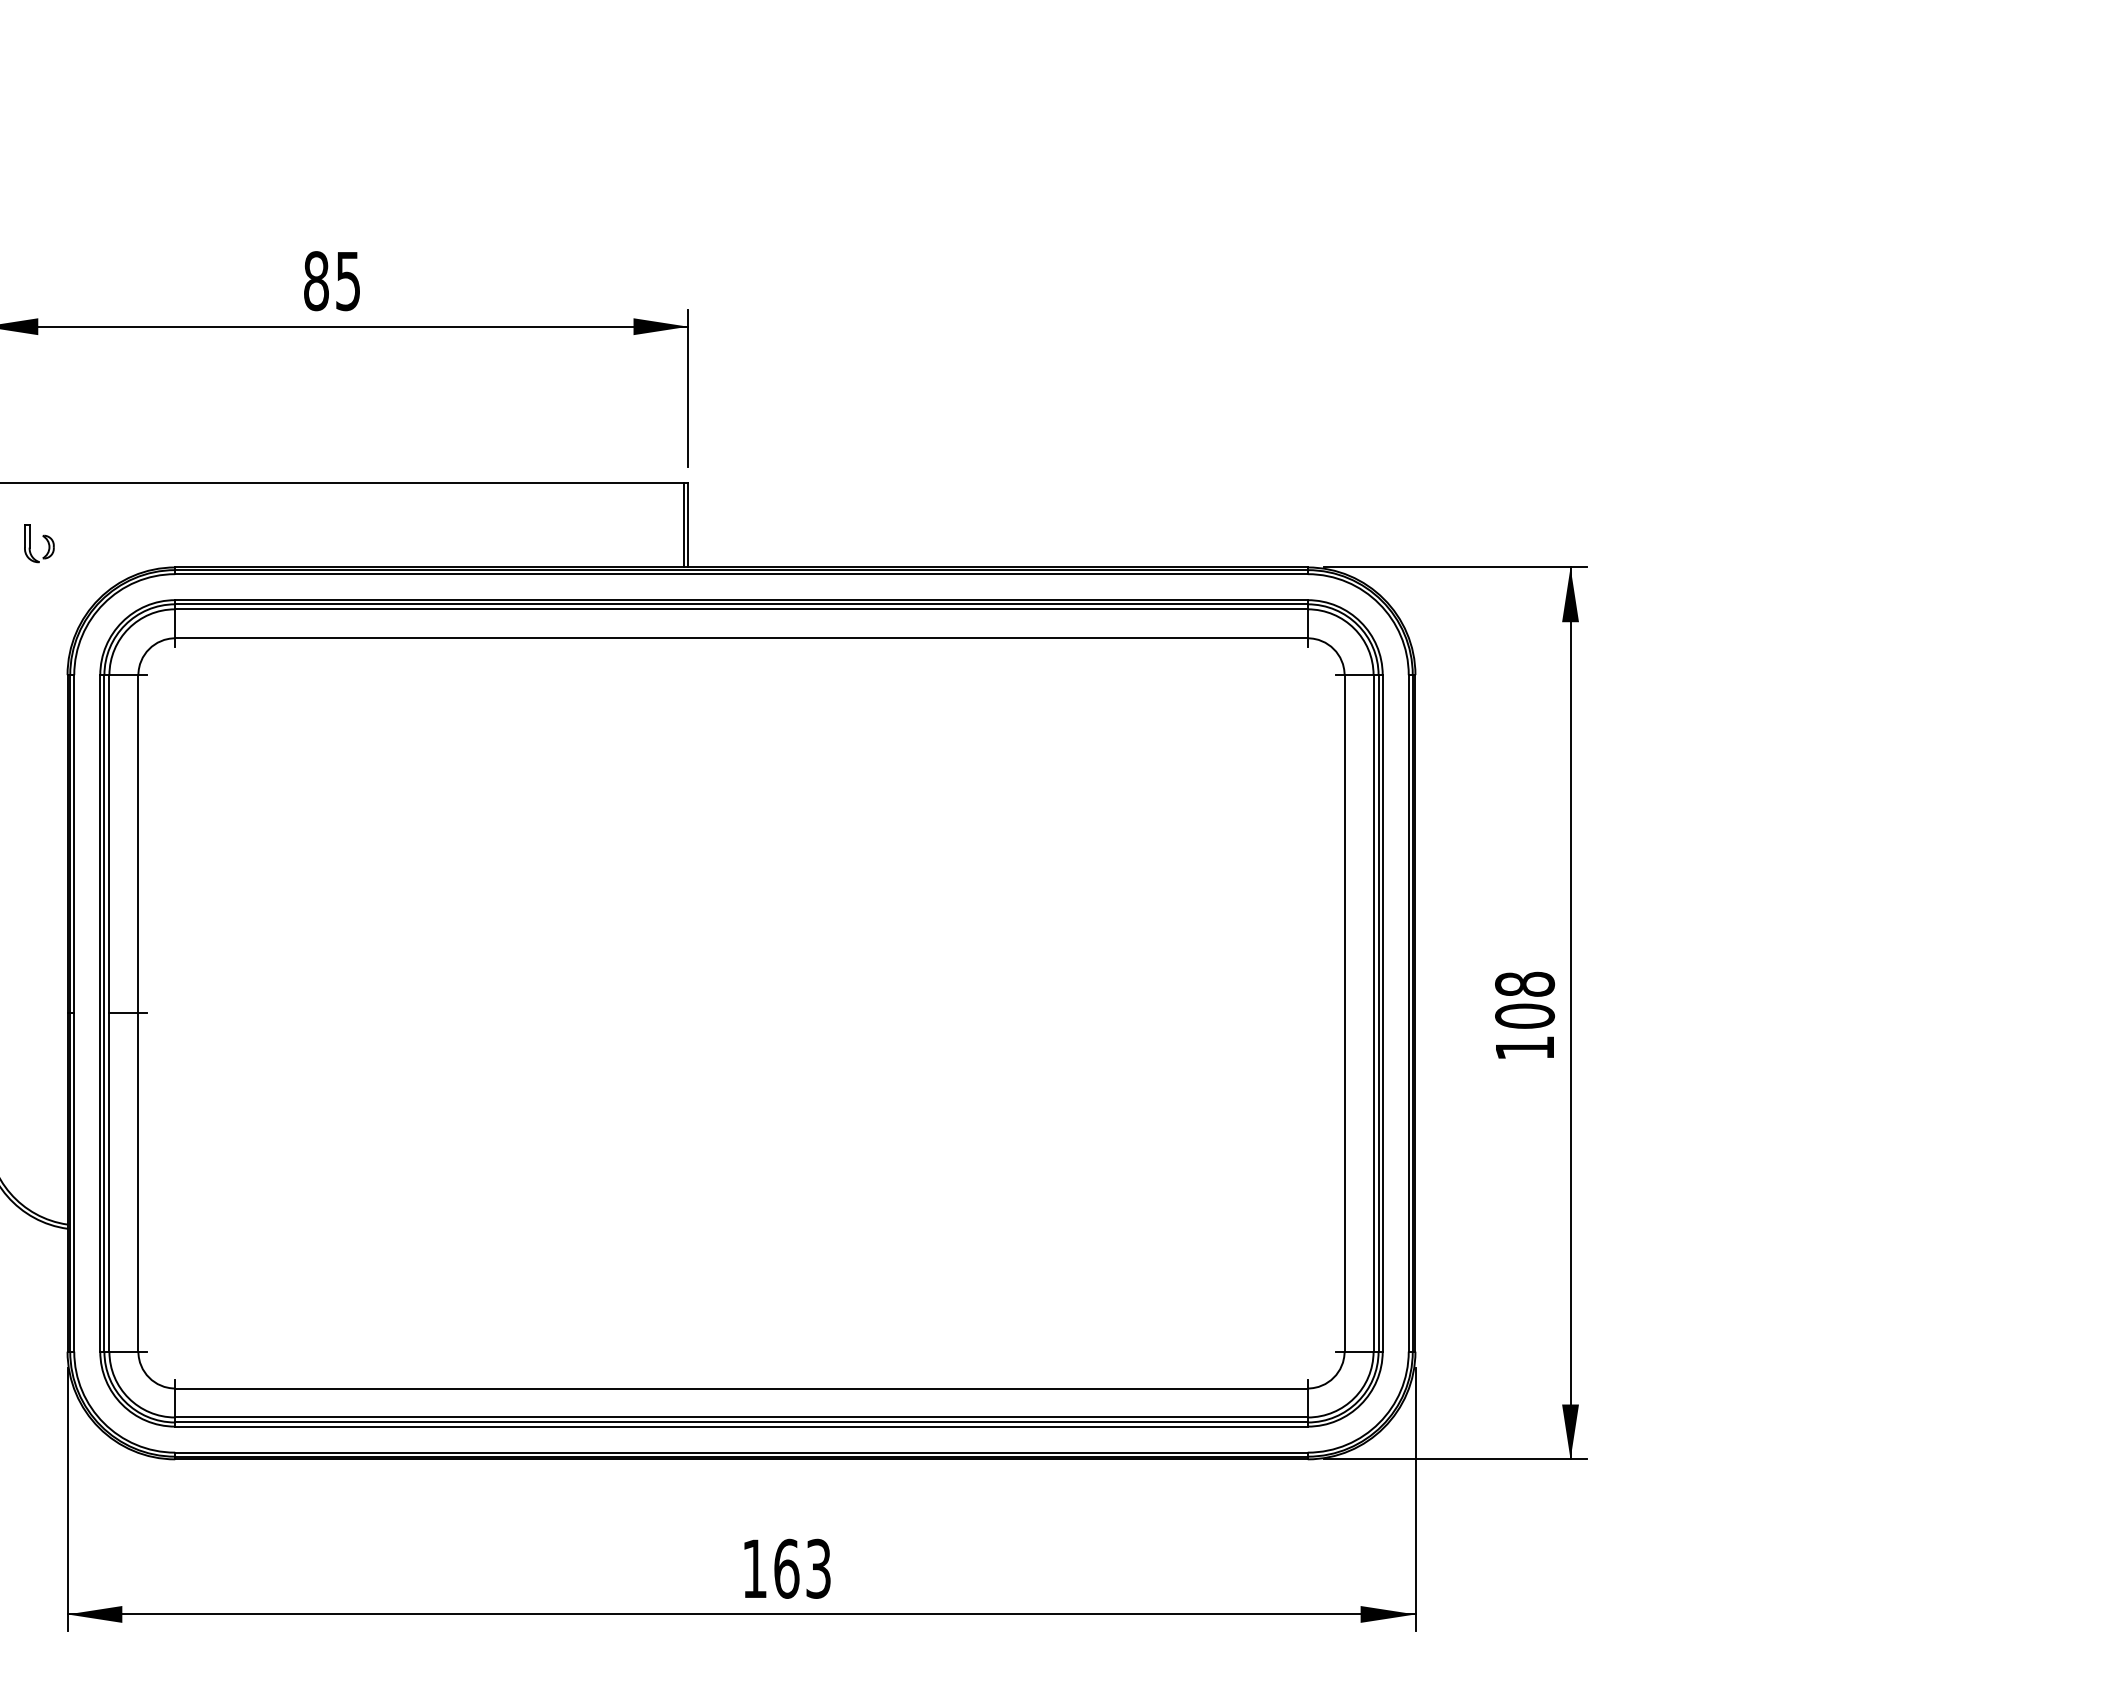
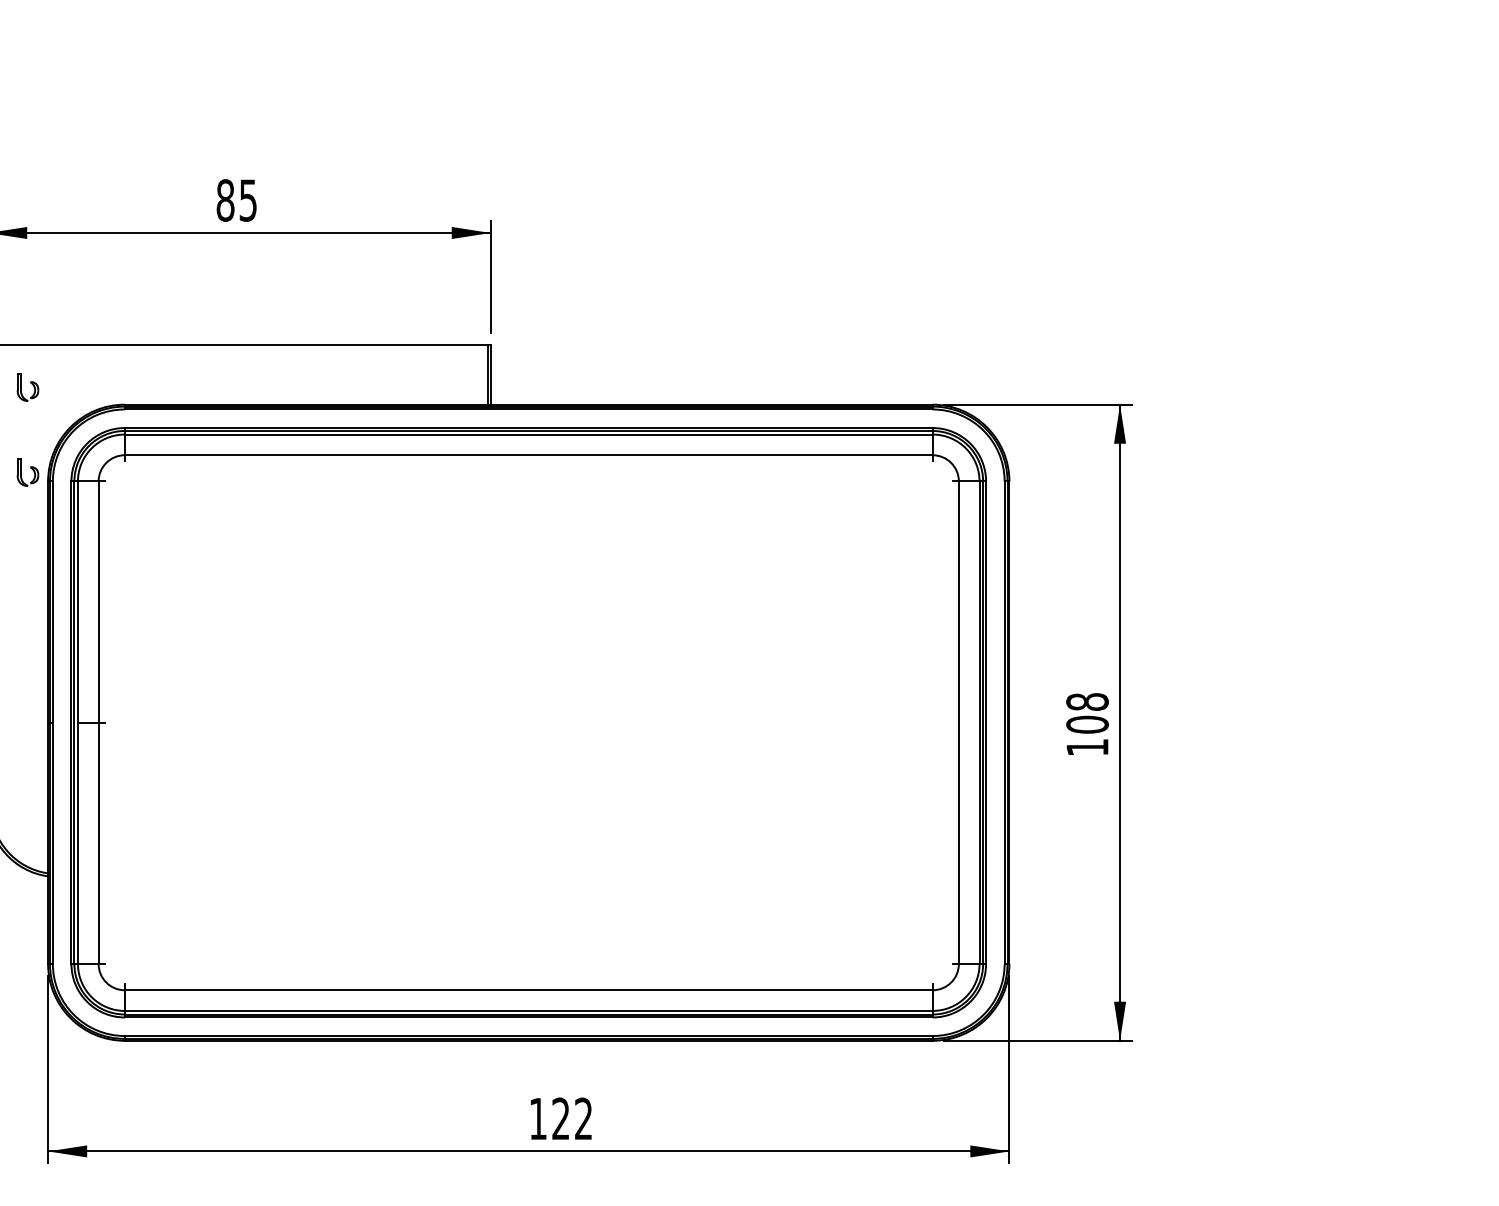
part: (38, 662) -> (27, 472), added
text: (802, 1568) -> (572, 1118), 163 -> 122

